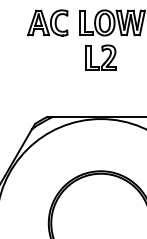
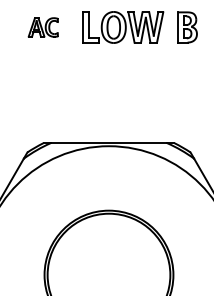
part: (47, 22) -> (43, 27), size x0.6
part: (104, 61) -> (113, 75), removed

